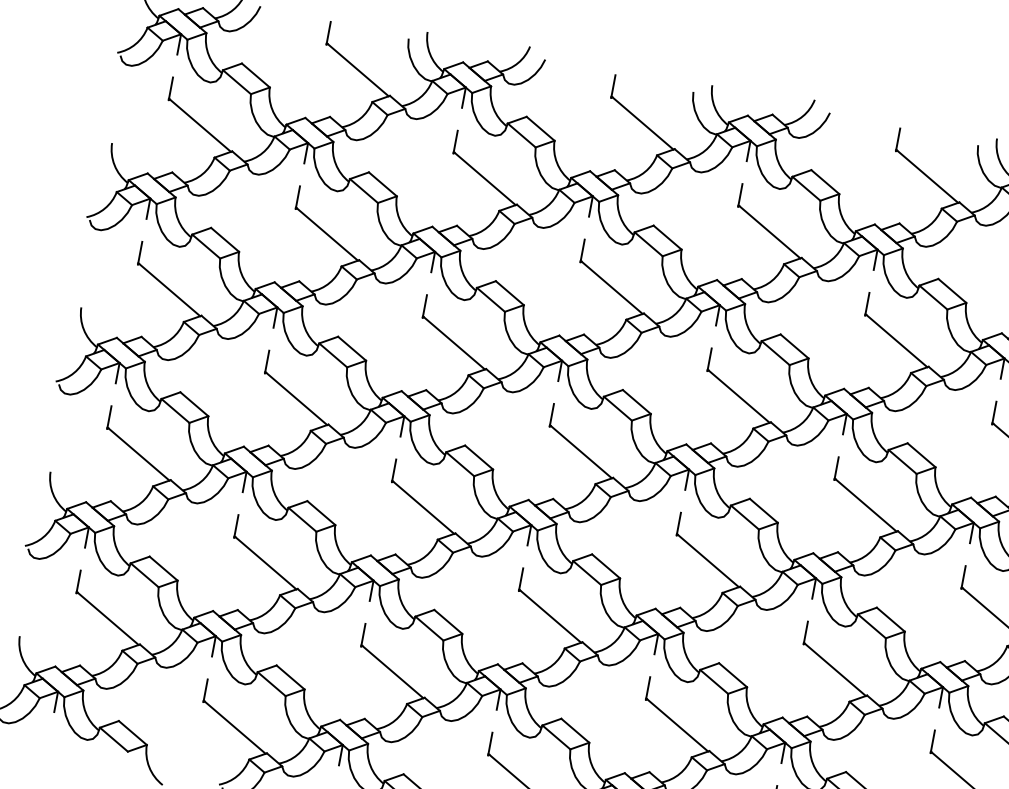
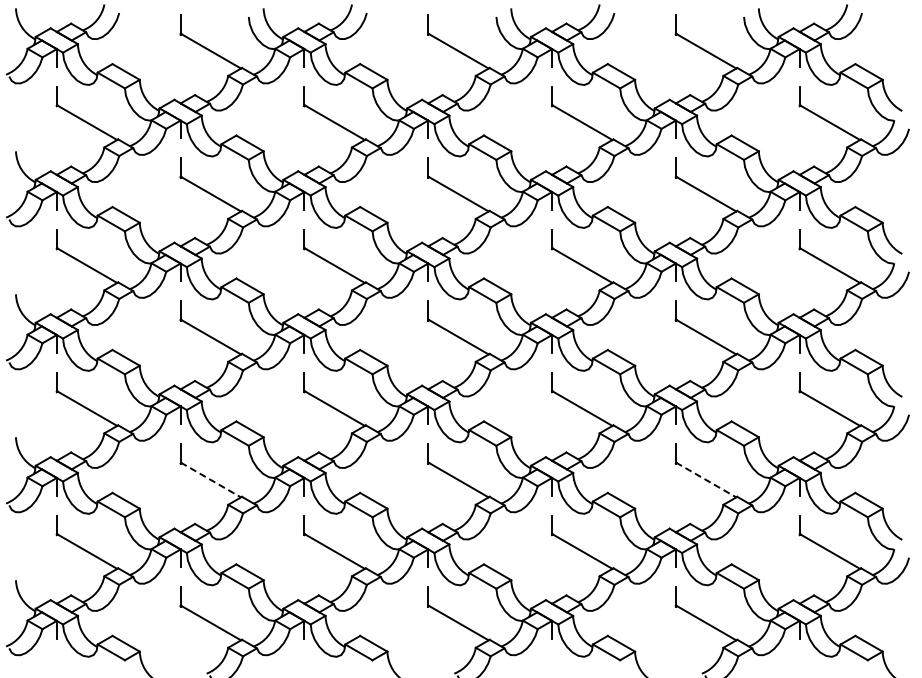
line: (265, 562) -> (210, 479), solid -> dashed
line: (835, 668) -> (706, 479), solid -> dashed

